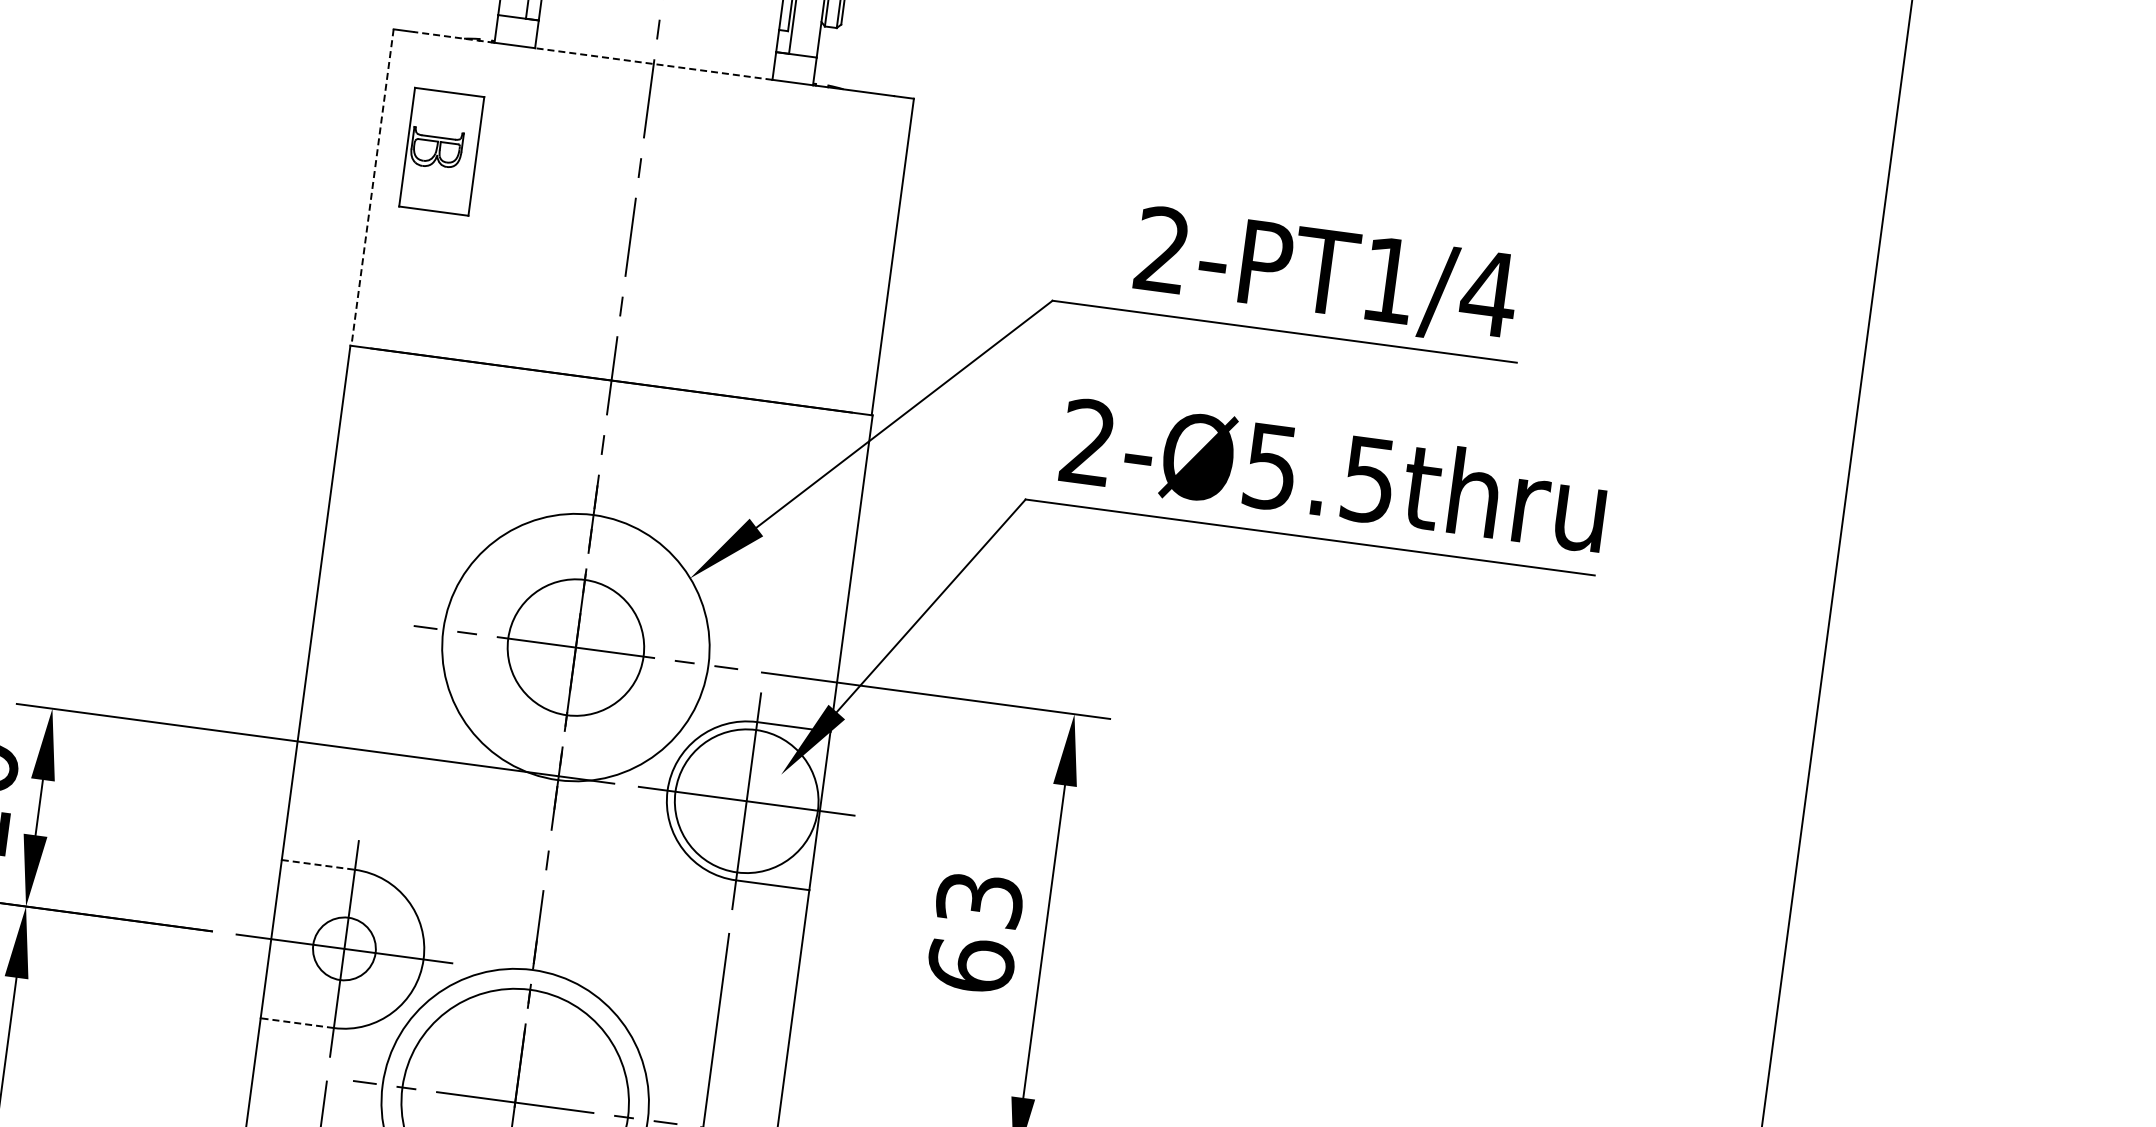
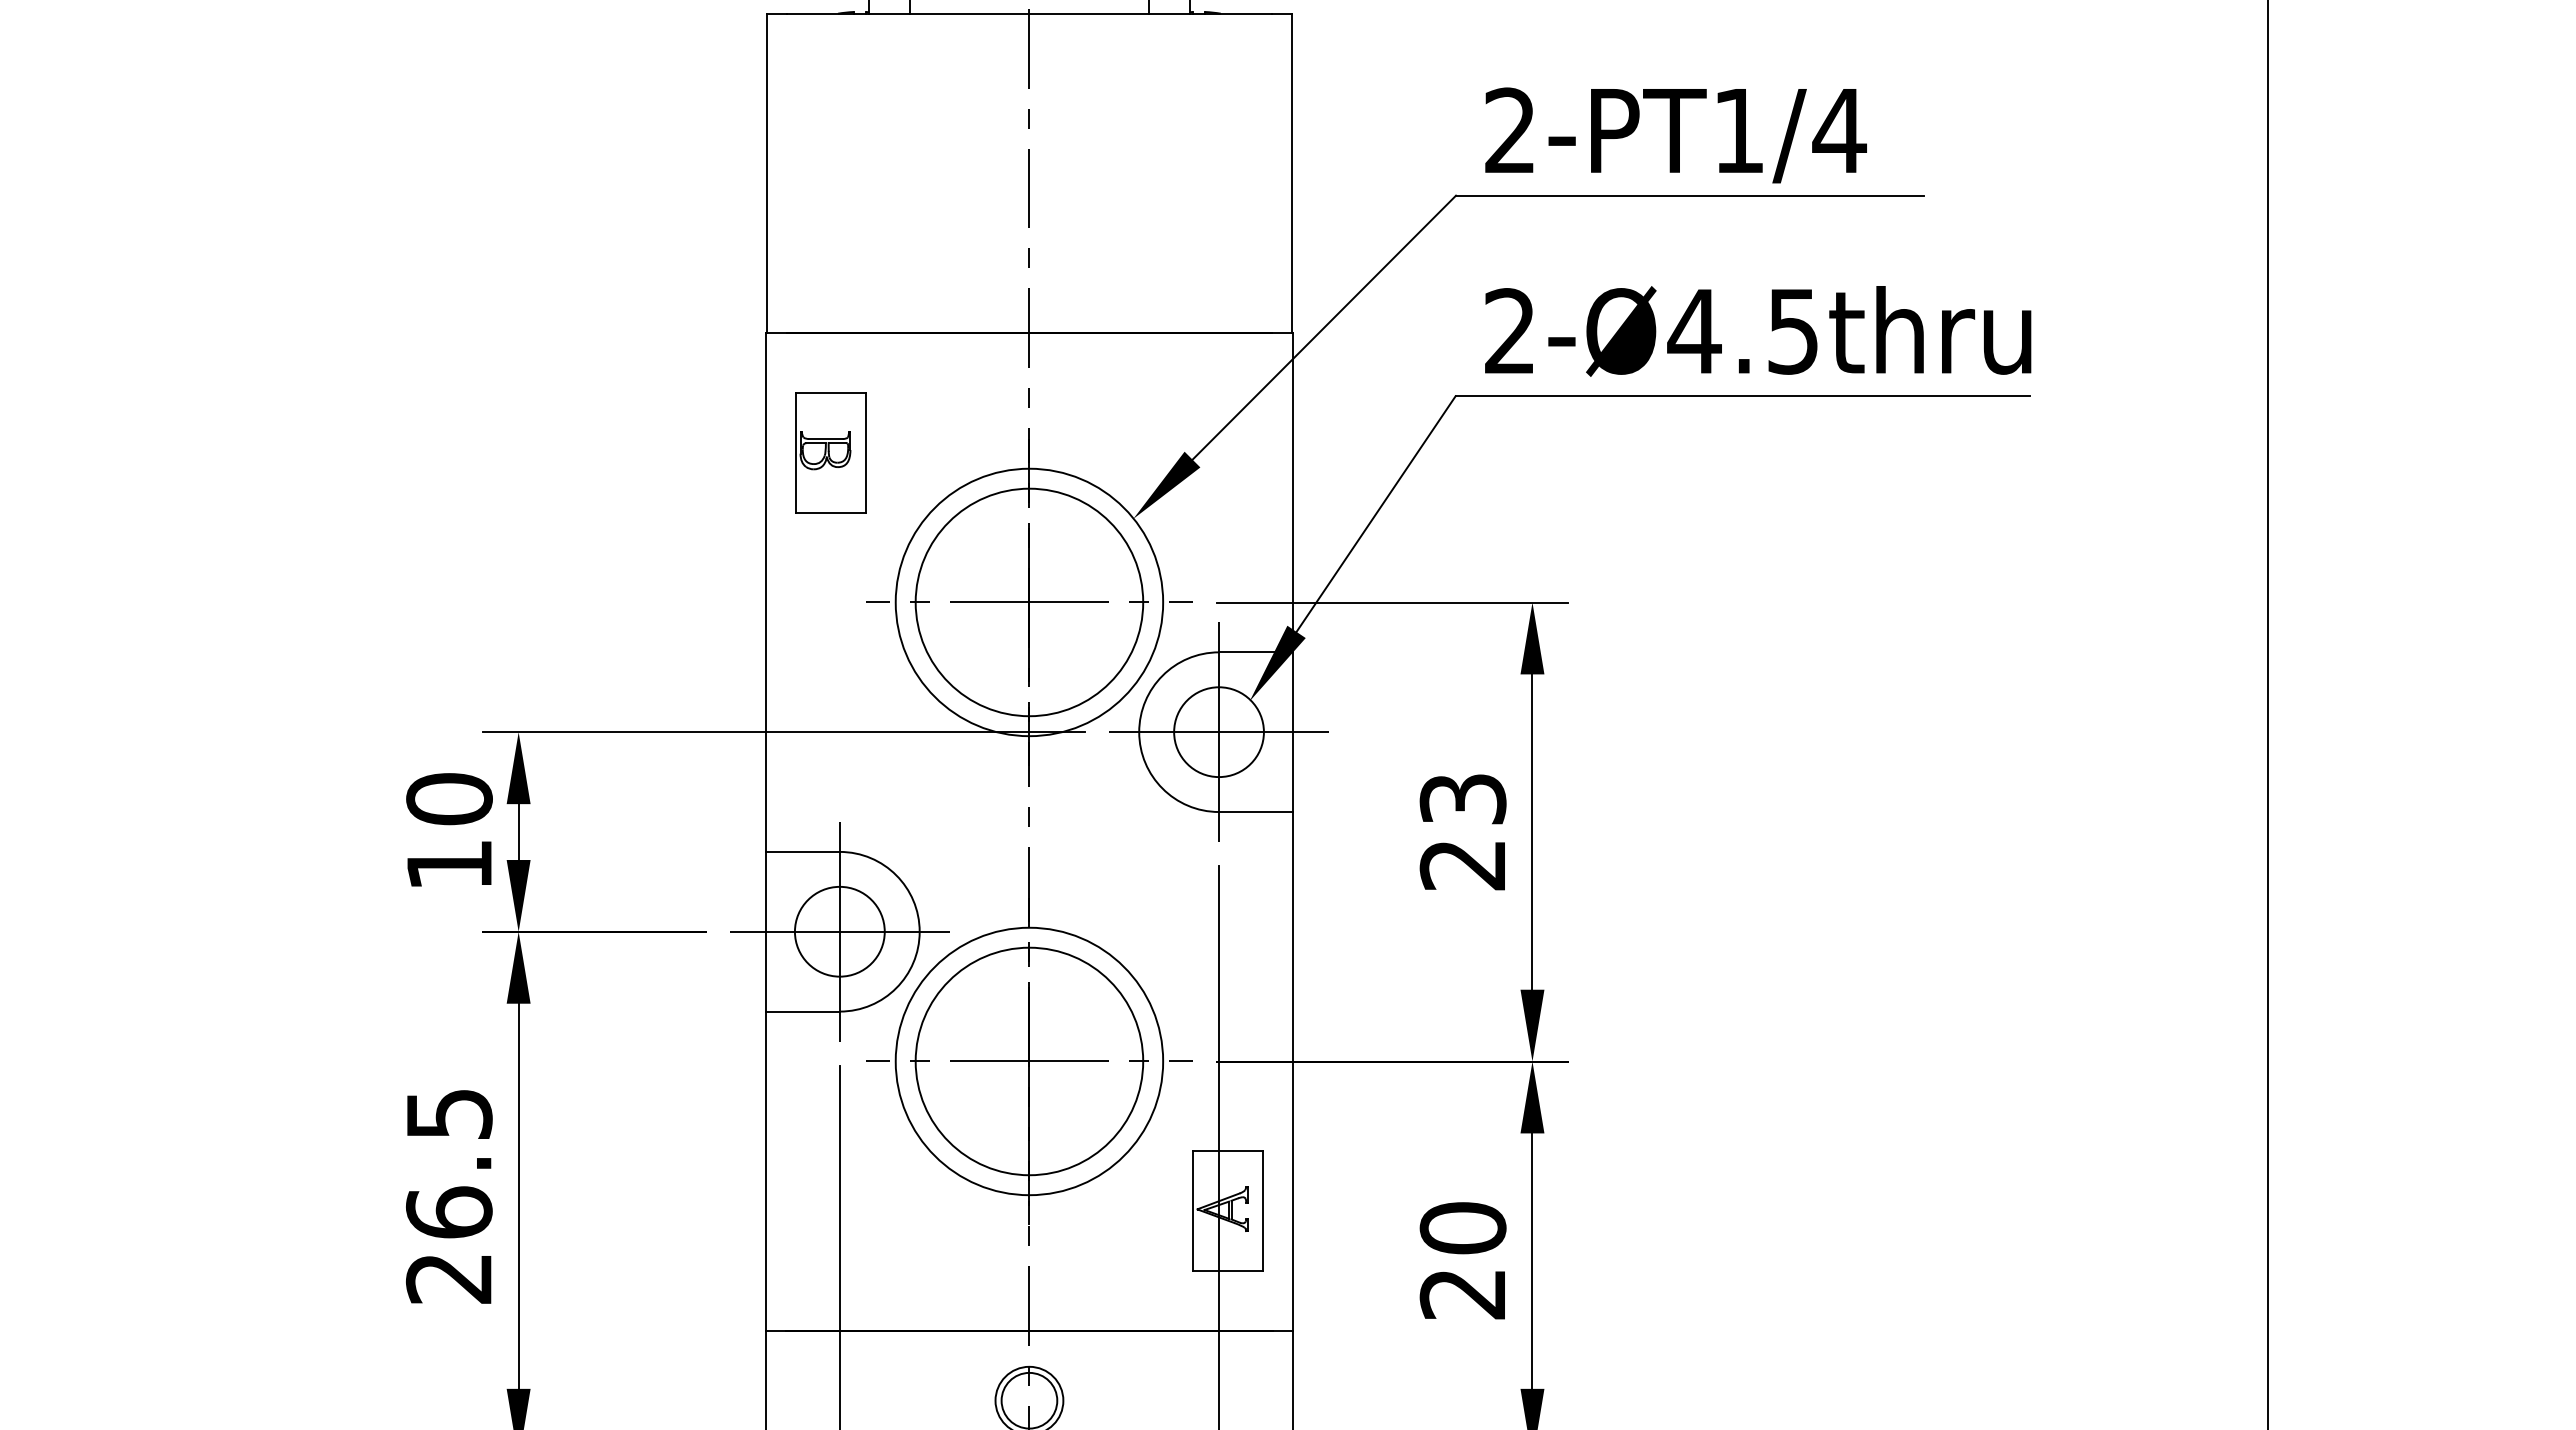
line: (453, 37) -> (827, 13), dashed -> solid
line: (653, 63) -> (1029, 13), dashed -> solid
part: (441, 151) -> (830, 452), moved
line: (373, 187) -> (767, 173), dashed -> solid
text: (1325, 276) -> (1675, 135), moved
text: (1270, 466) -> (1694, 331), 2-Ø5.5thru -> 2-Ø4.5thru
circle: (575, 647) -> (1029, 602), size x1.67
circle: (746, 801) -> (1218, 732), size x0.62
line: (318, 864) -> (802, 851), dashed -> solid
circle: (344, 948) -> (839, 931), size x1.43
text: (970, 964) -> (1462, 864), 63 -> 23
line: (296, 1023) -> (802, 1011), dashed -> solid

